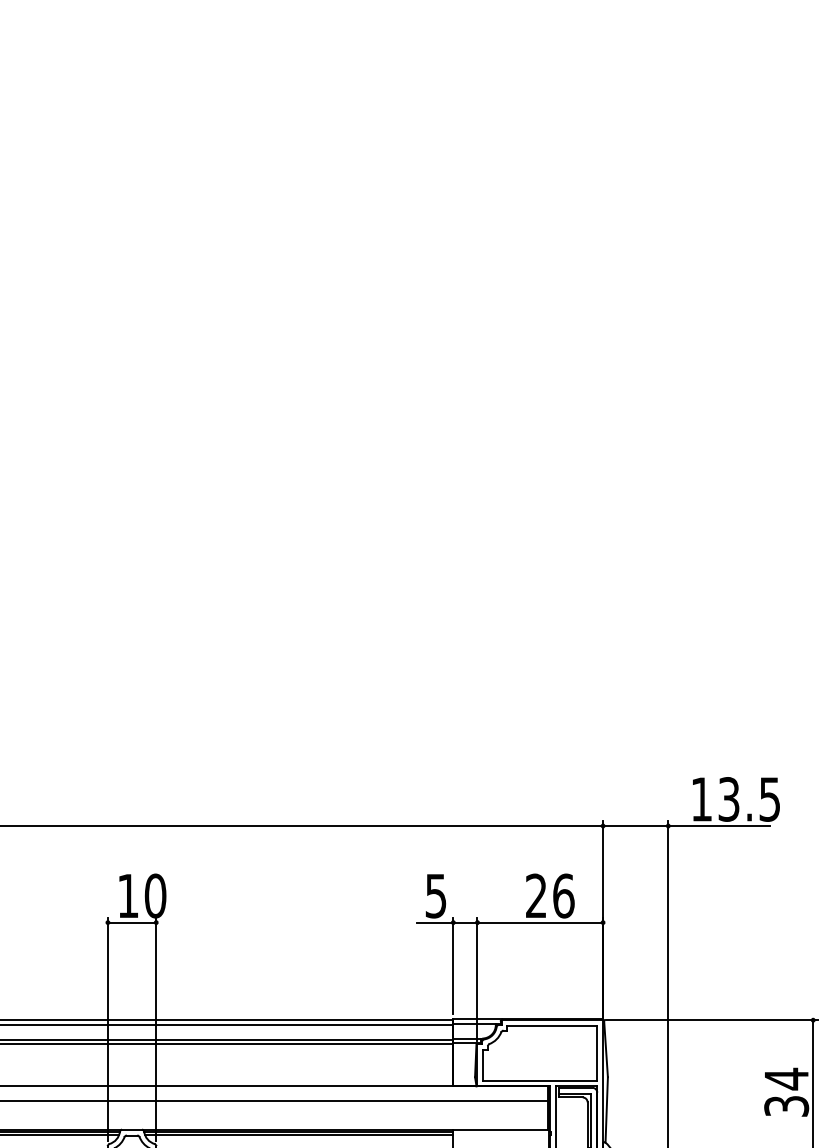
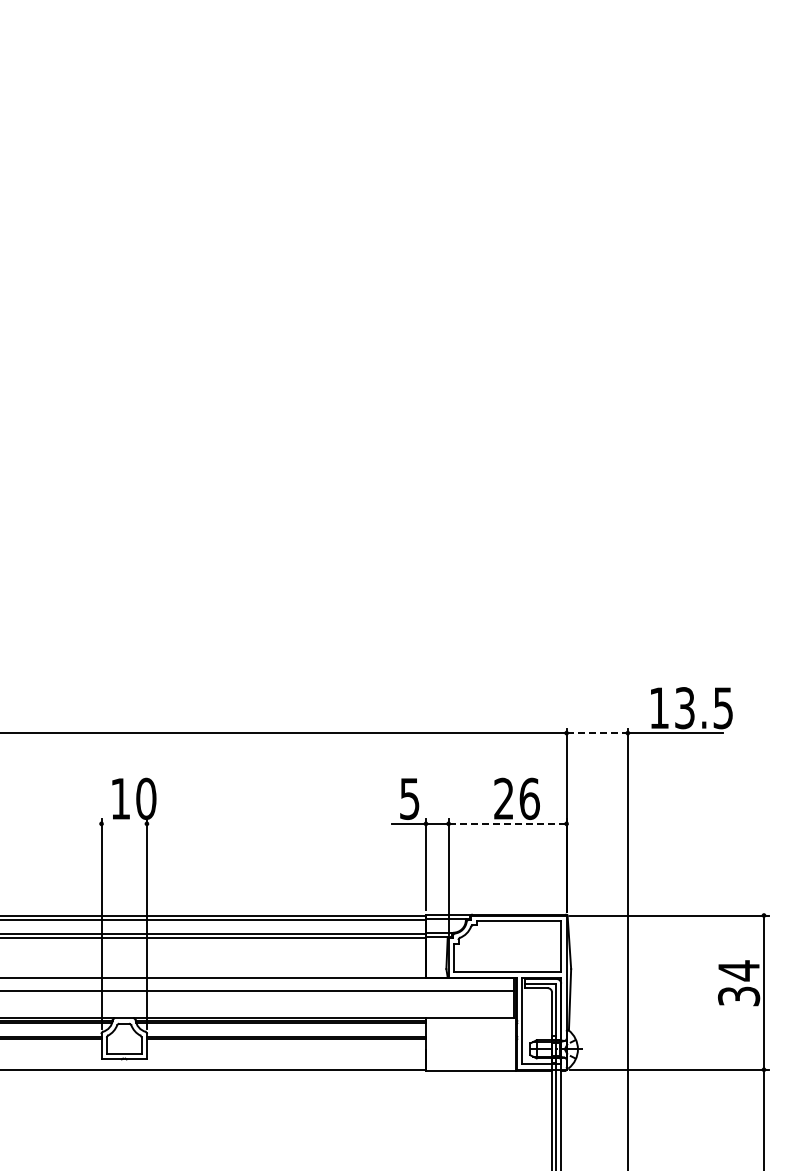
line: (635, 826) -> (597, 733), solid -> dashed
line: (131, 922) -> (123, 823), removed
line: (540, 922) -> (507, 823), solid -> dashed

